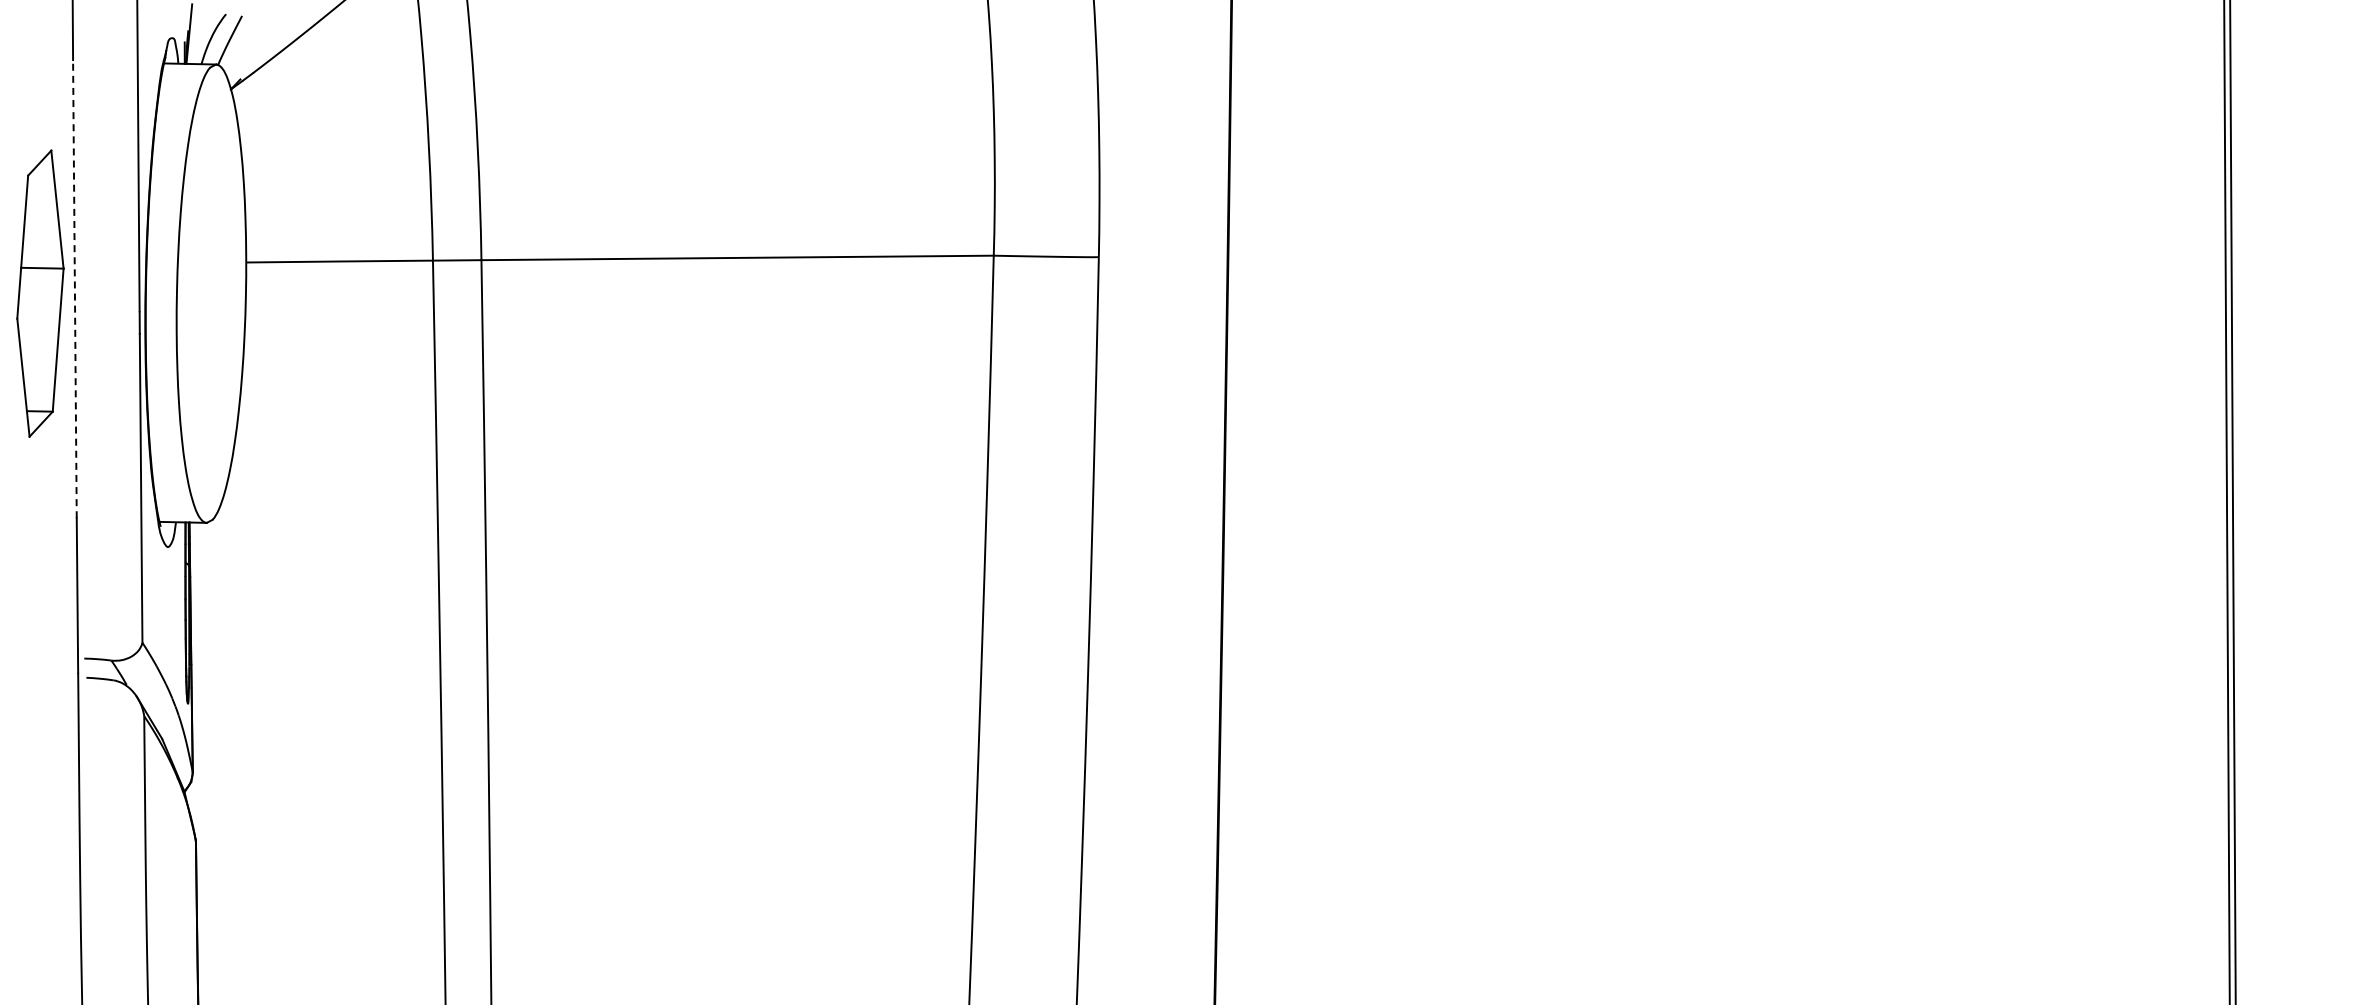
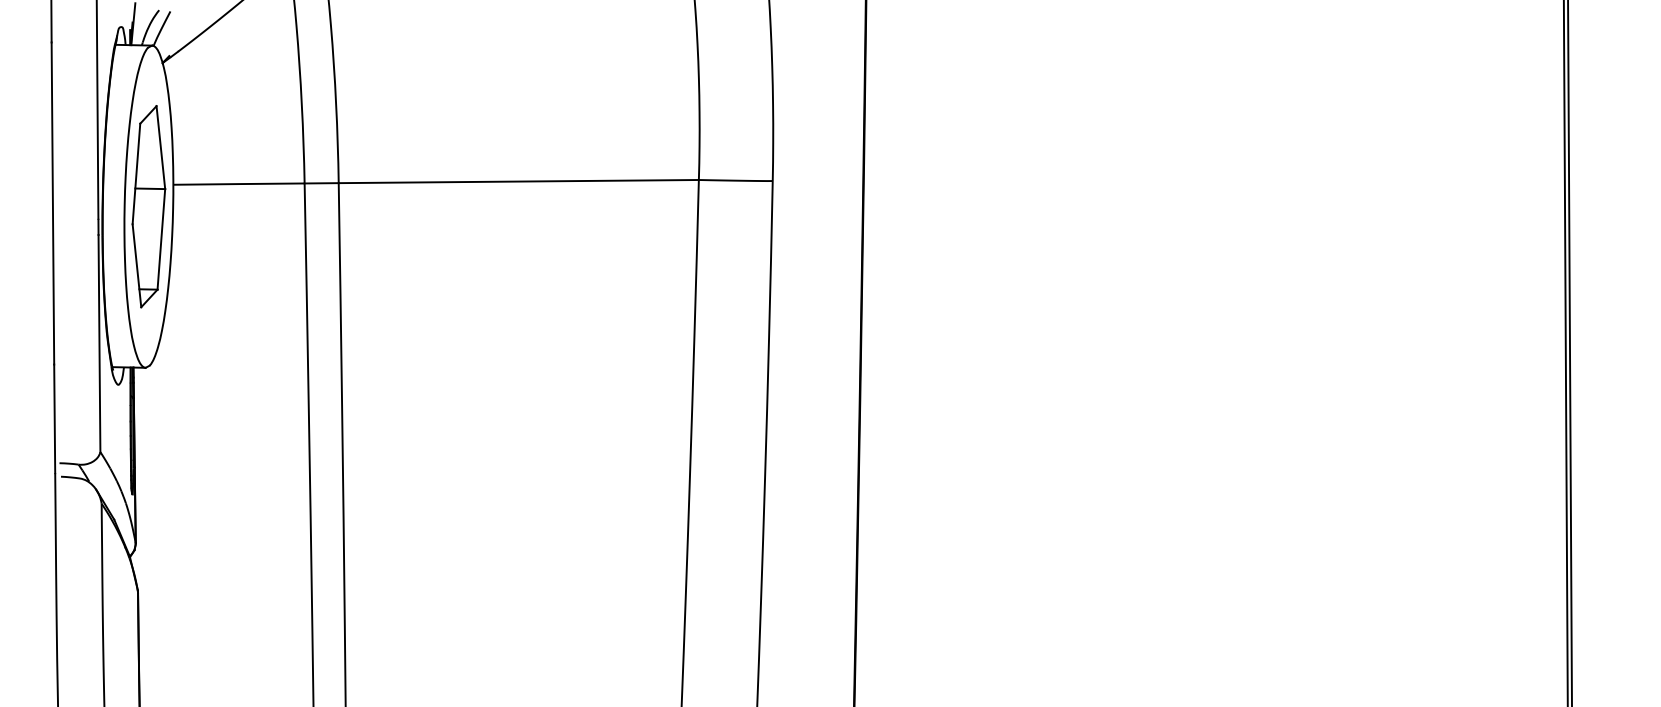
line: (74, 288) -> (52, 203), dashed -> solid
part: (40, 293) -> (148, 206), moved

